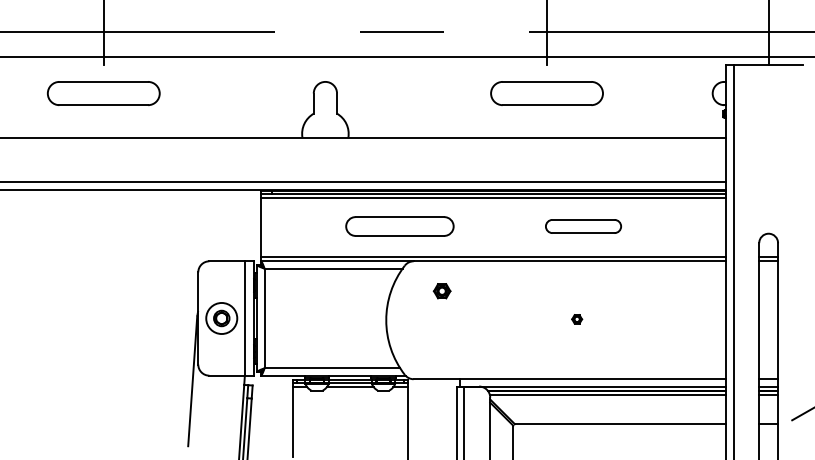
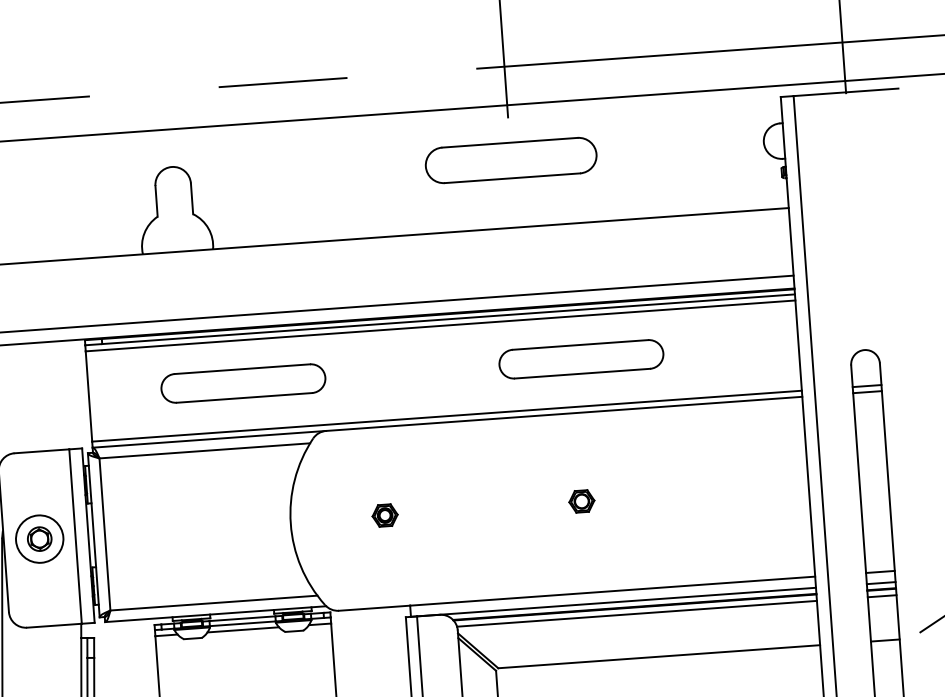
part: (399, 226) -> (242, 383), moved
part: (583, 226) -> (581, 359), size x1.43
part: (441, 291) -> (384, 515), moved
part: (576, 319) -> (580, 501), size x1.67

